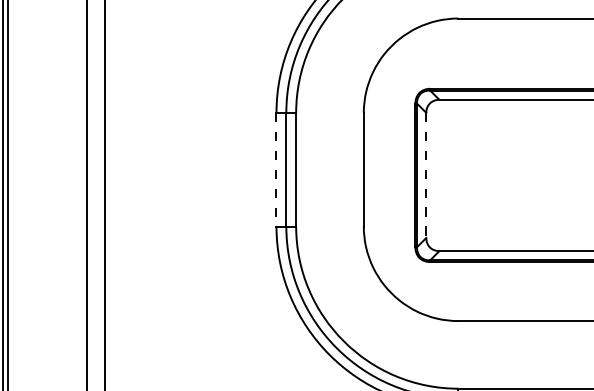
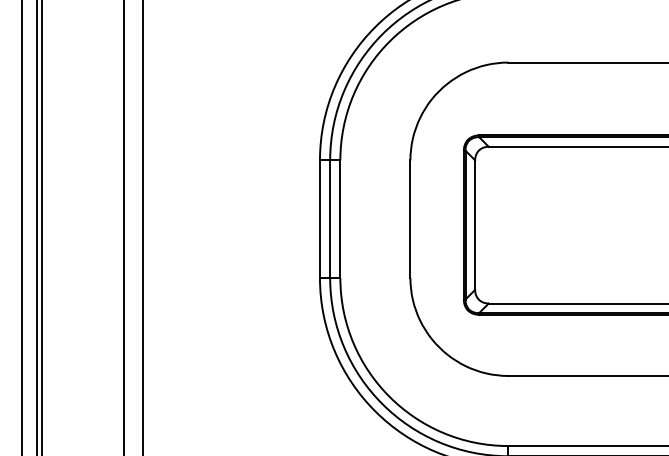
line: (276, 170) -> (319, 219), dashed -> solid
line: (426, 175) -> (475, 225), dashed -> solid

